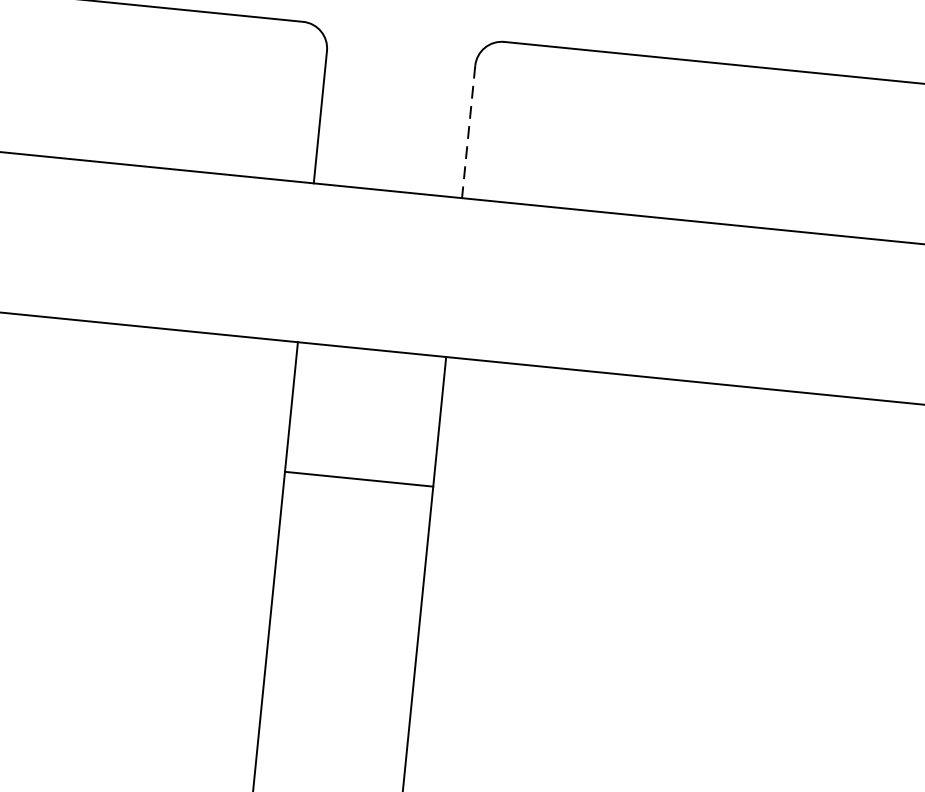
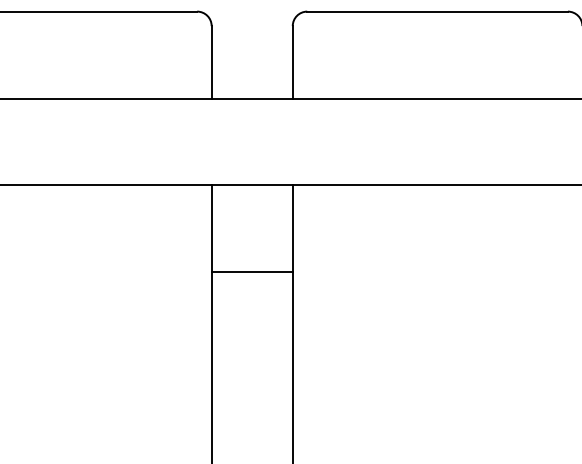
line: (468, 132) -> (292, 62), dashed -> solid
line: (357, 479) -> (251, 272), moved

